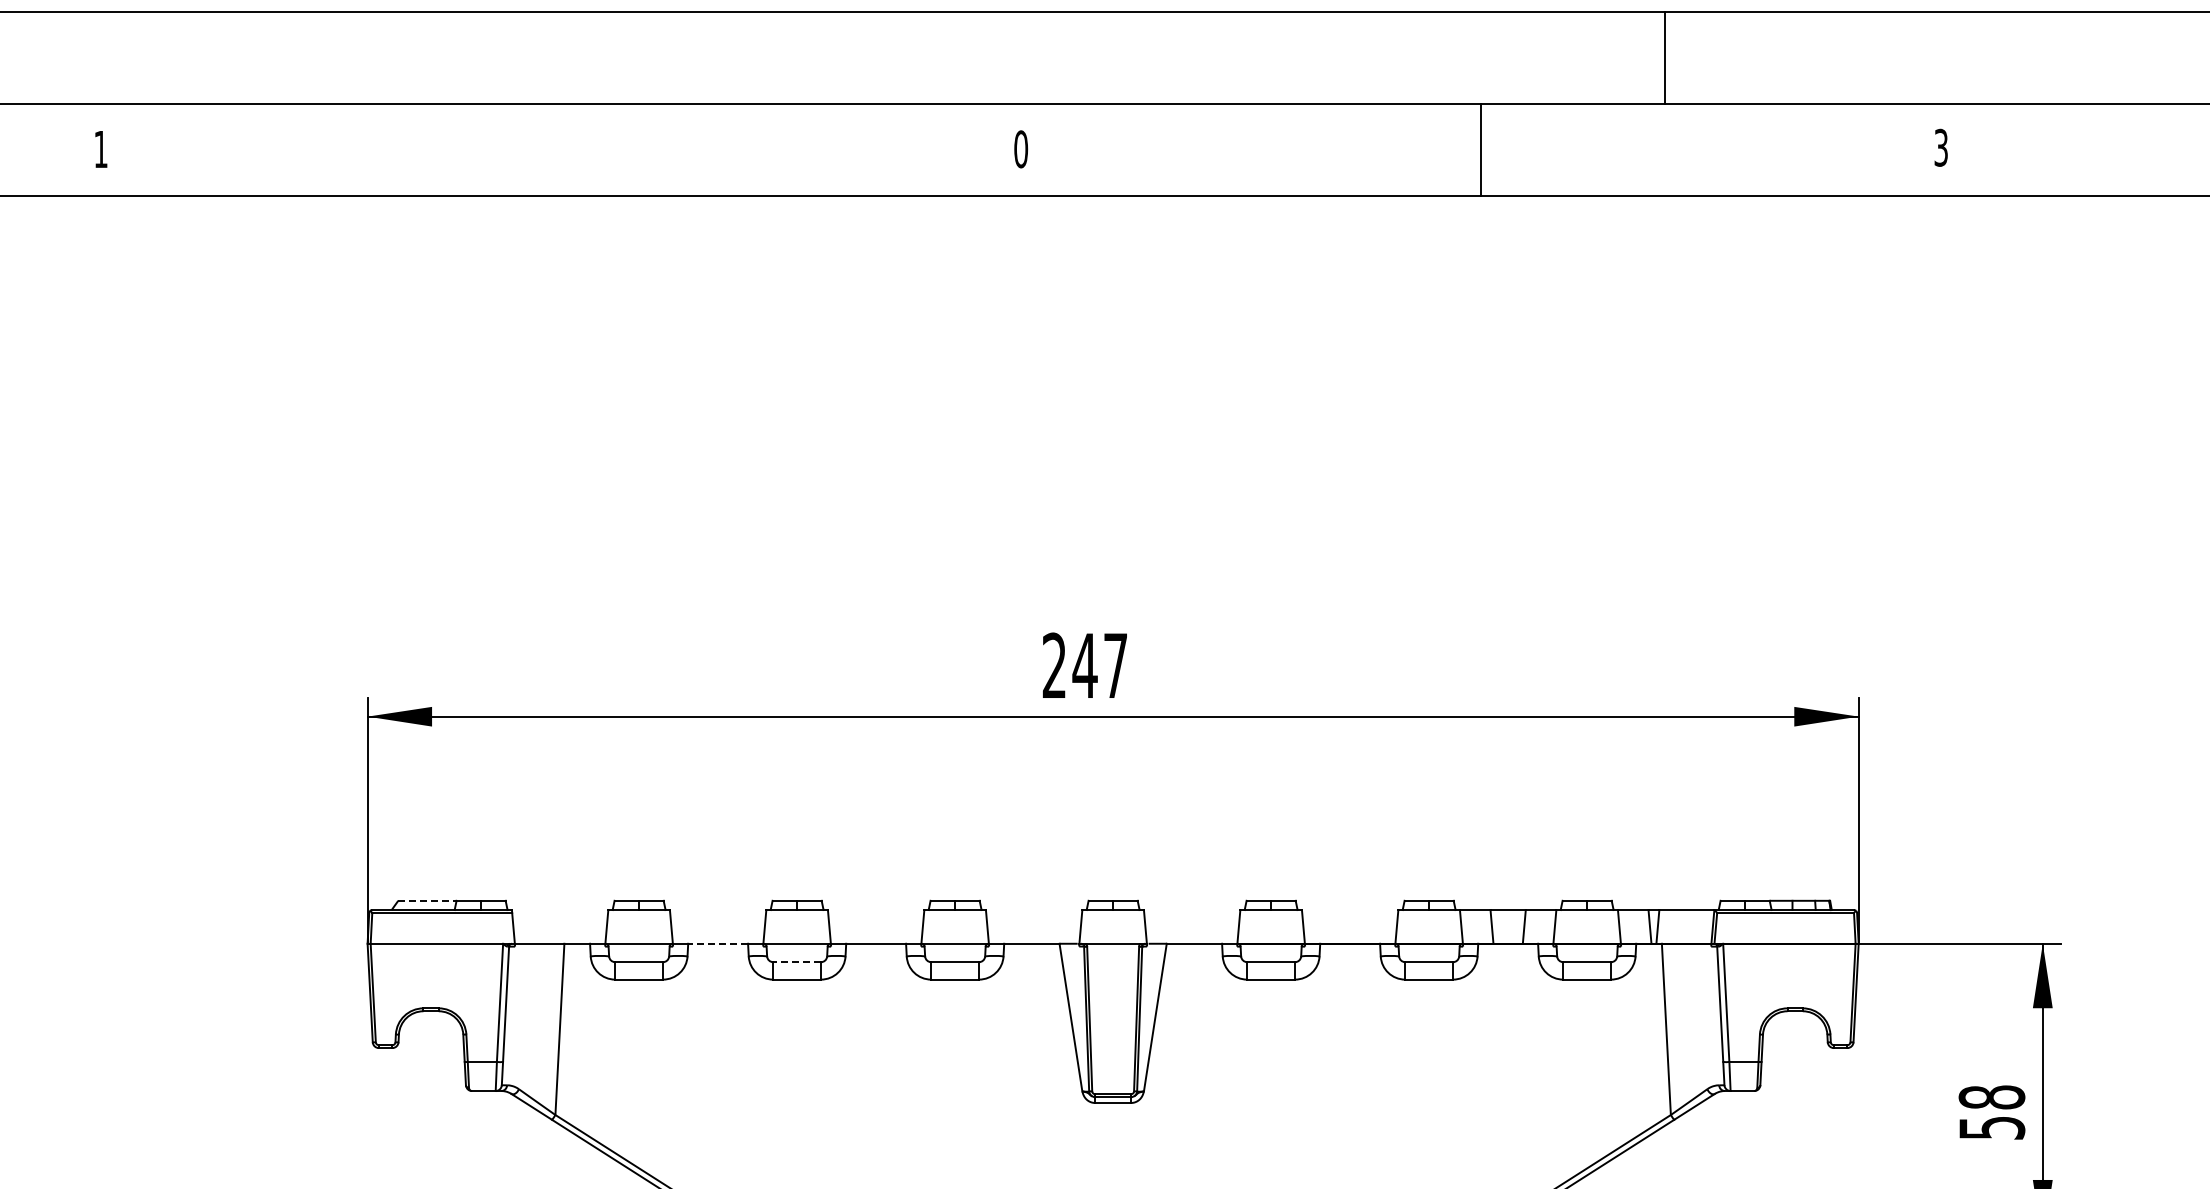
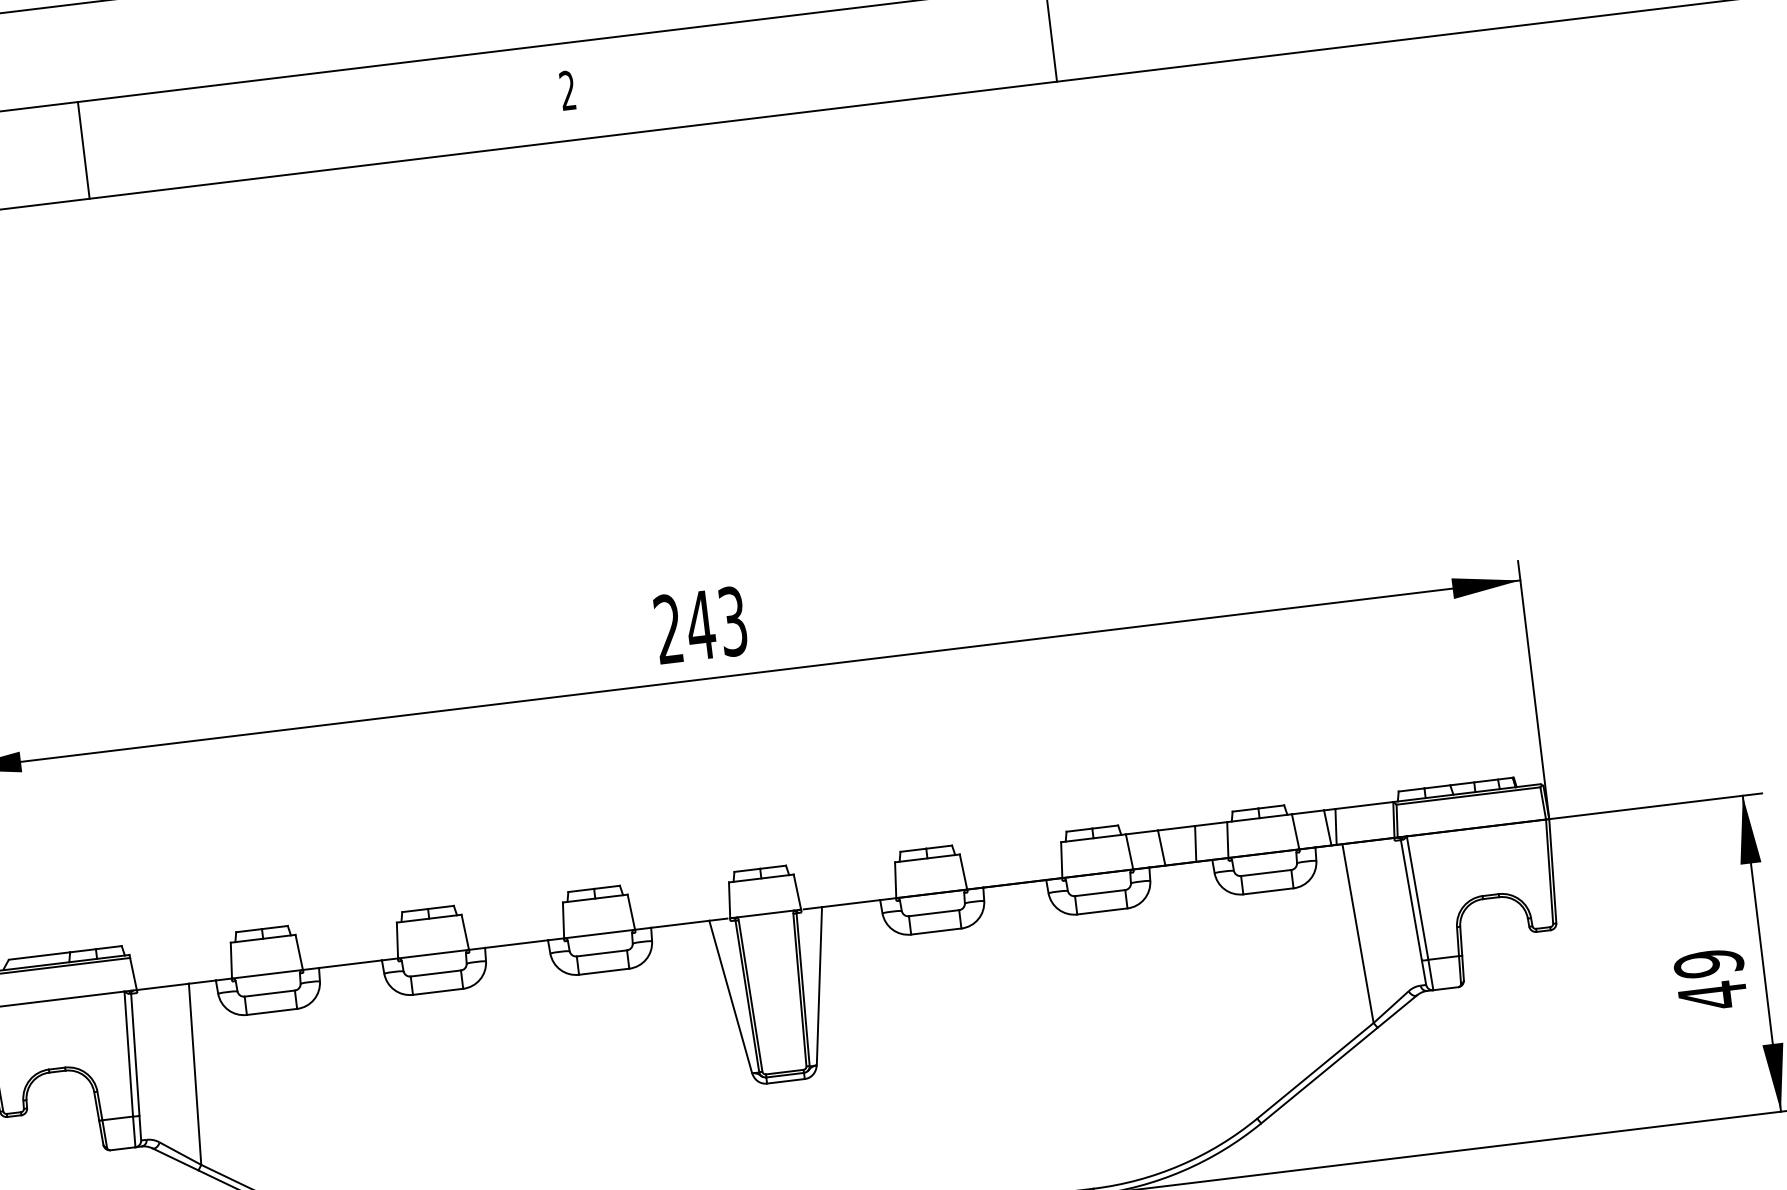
text: (1021, 149) -> (568, 90), 0 -> 2
line: (560, 150) -> (83, 150), added
text: (1115, 665) -> (732, 621), 247 -> 243
line: (427, 900) -> (39, 955), dashed -> solid
line: (718, 943) -> (350, 963), dashed -> solid
line: (797, 962) -> (436, 973), dashed -> solid
text: (1991, 1112) -> (1710, 979), 58 -> 49

